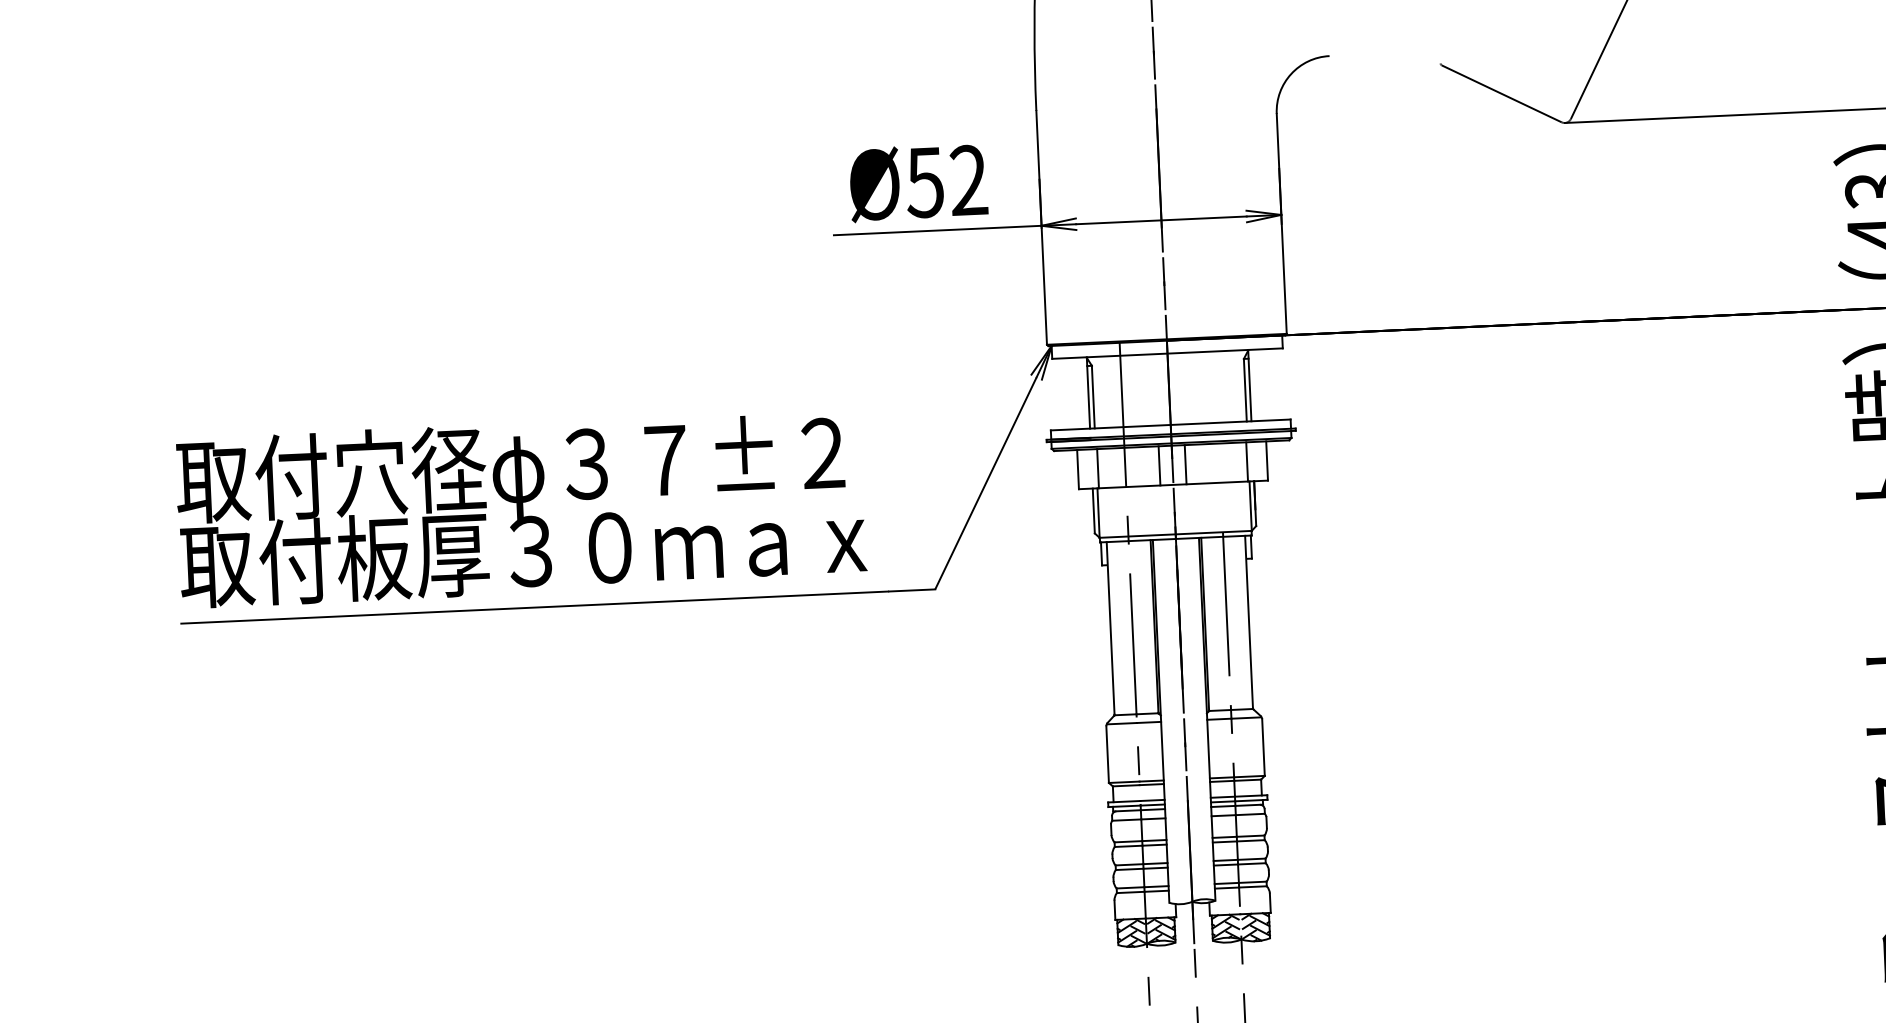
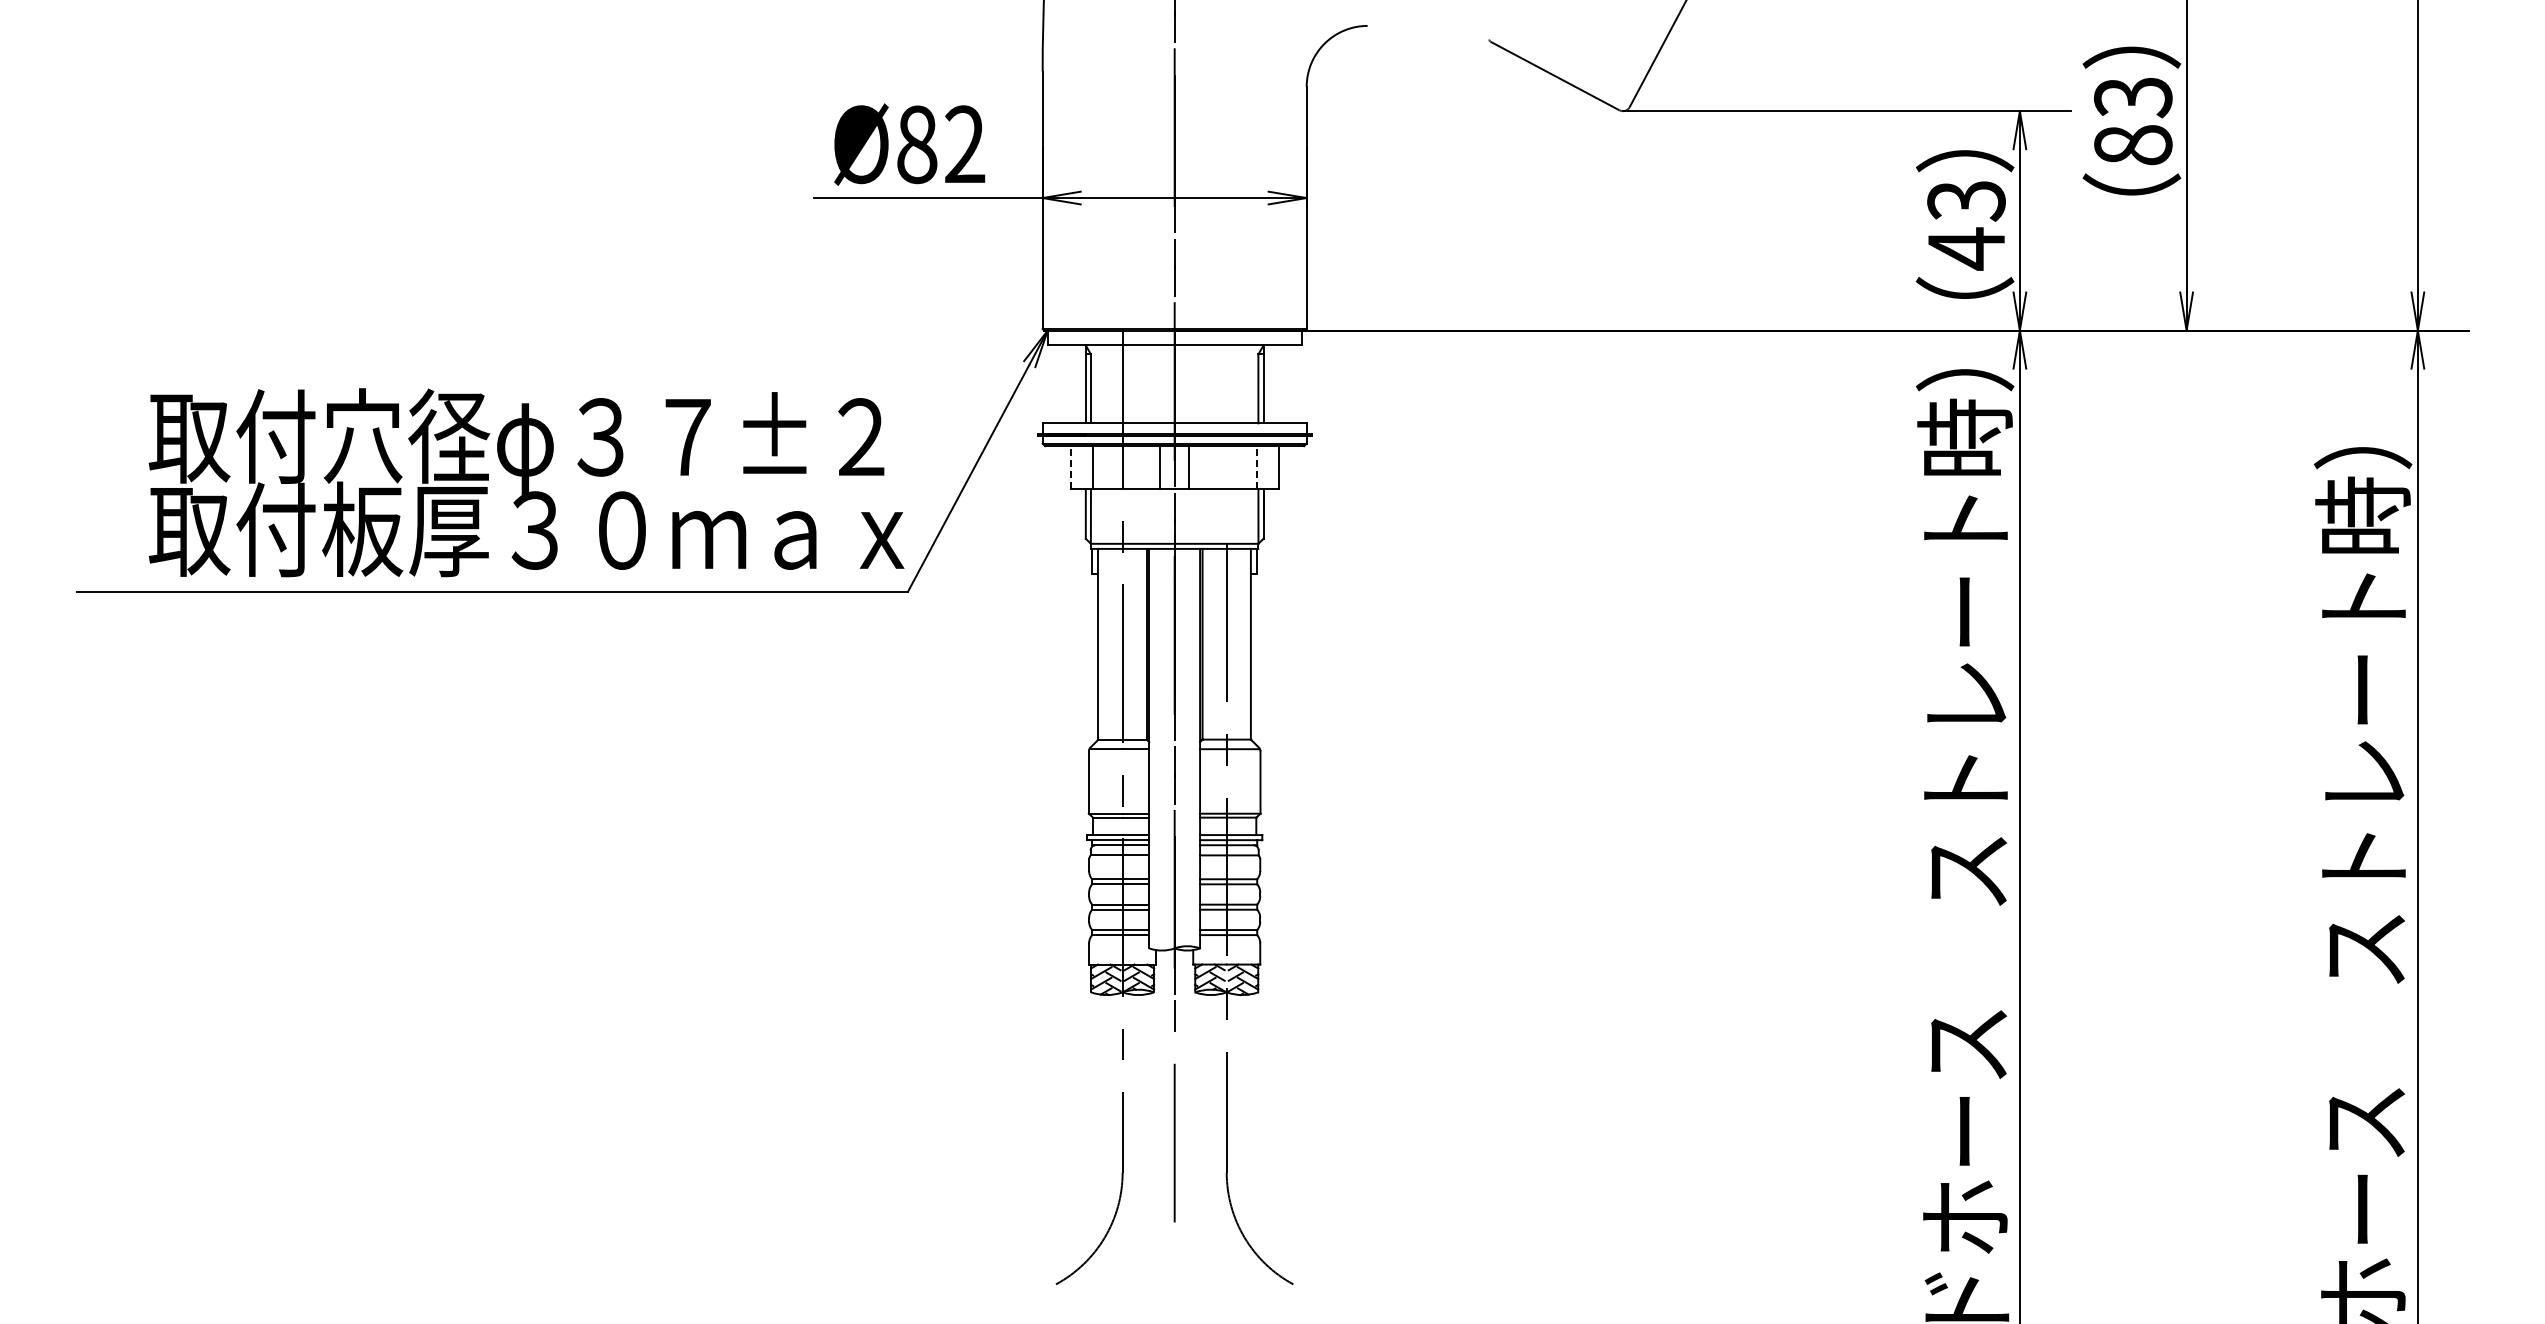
text: (924, 182) -> (916, 144), Ø52 -> Ø82
line: (1246, 461) -> (1256, 467), solid -> dashed
line: (1077, 469) -> (1070, 467), solid -> dashed
text: (521, 508) -> (526, 482), moved

